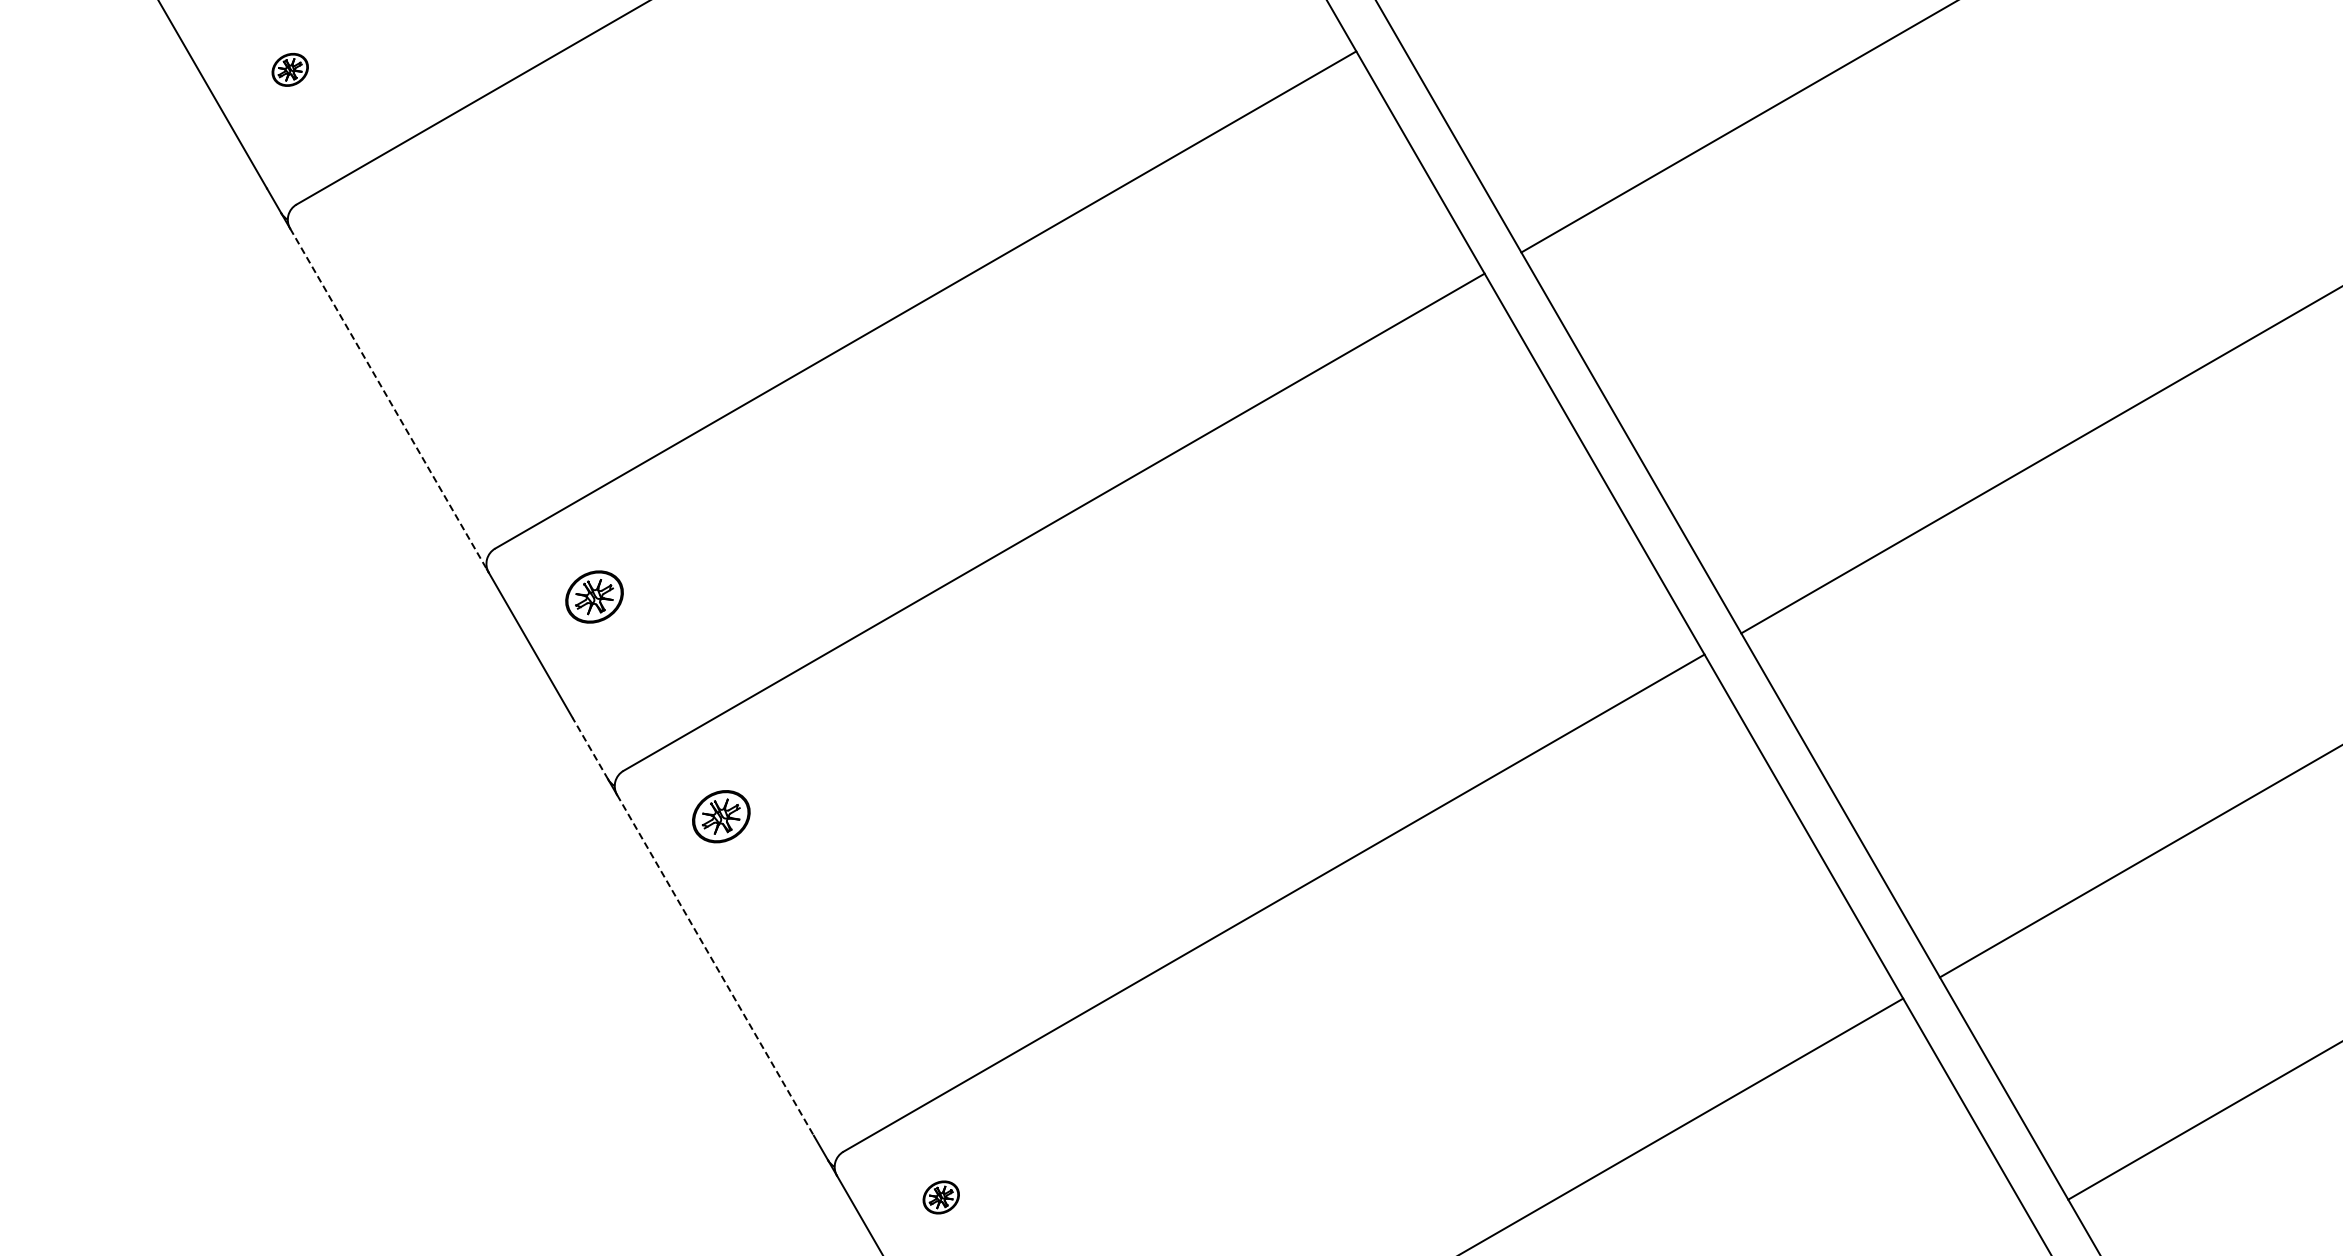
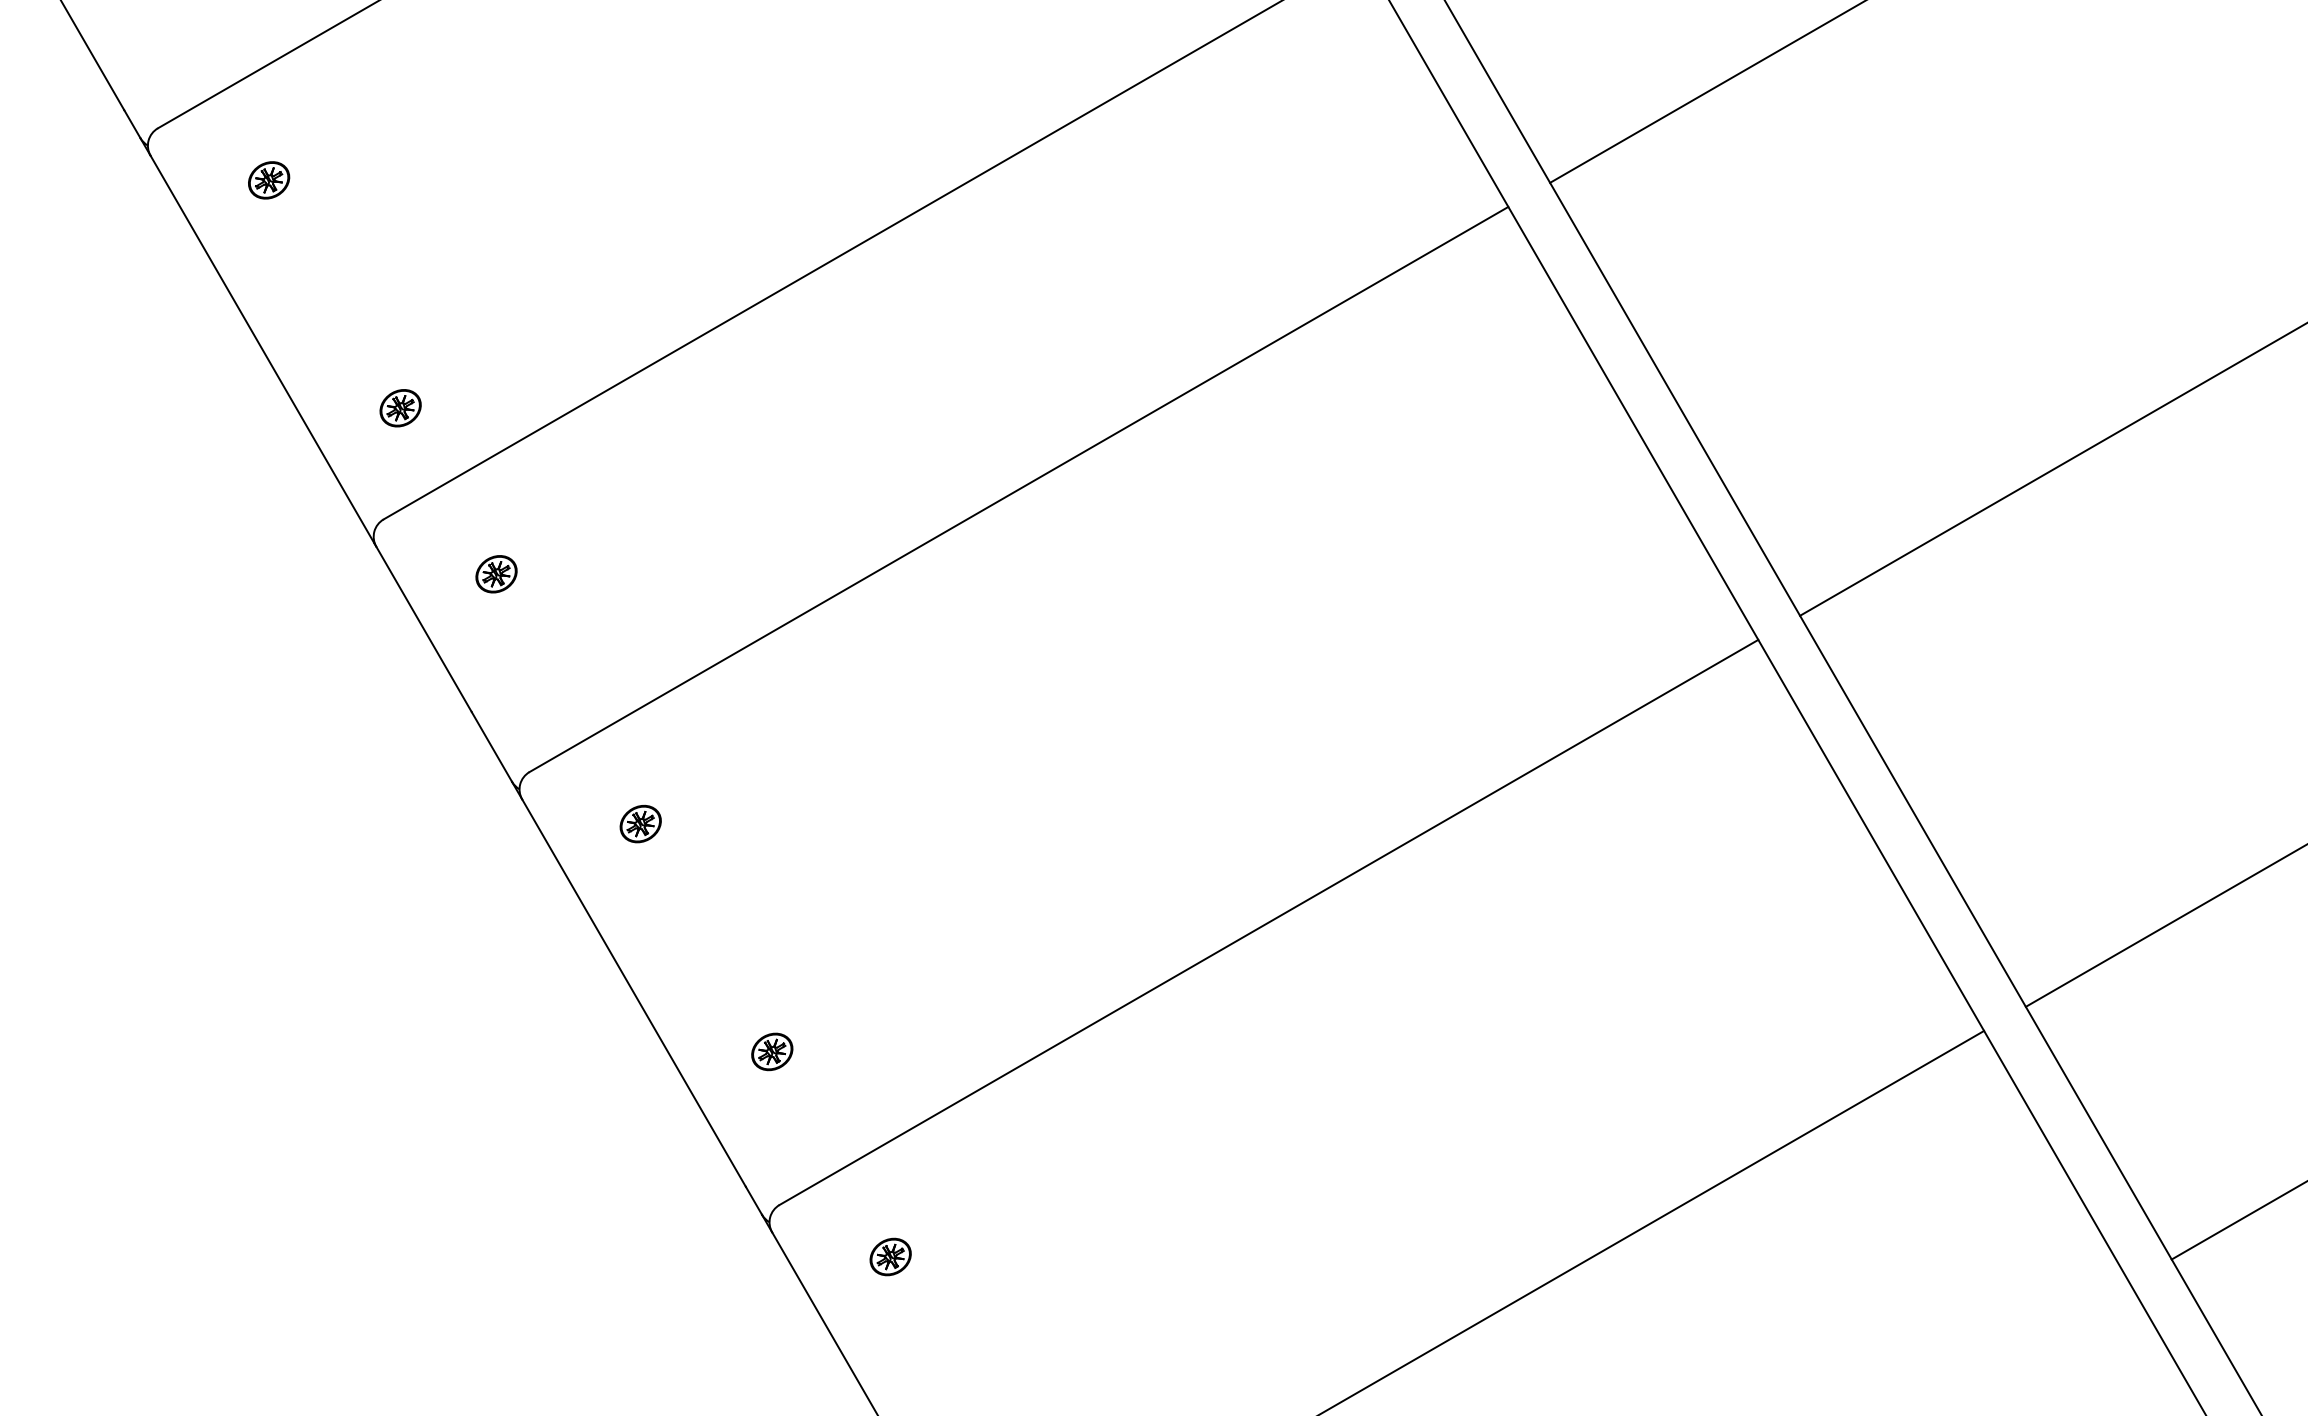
part: (394, 250) -> (269, 180), added
line: (388, 399) -> (262, 349), dashed -> solid
part: (509, 450) -> (399, 407), added
part: (594, 596) -> (496, 573), size x0.62
line: (590, 748) -> (491, 746), dashed -> solid
part: (721, 816) -> (640, 823), size x0.62
line: (715, 965) -> (634, 993), dashed -> solid
part: (836, 1016) -> (771, 1051), added

